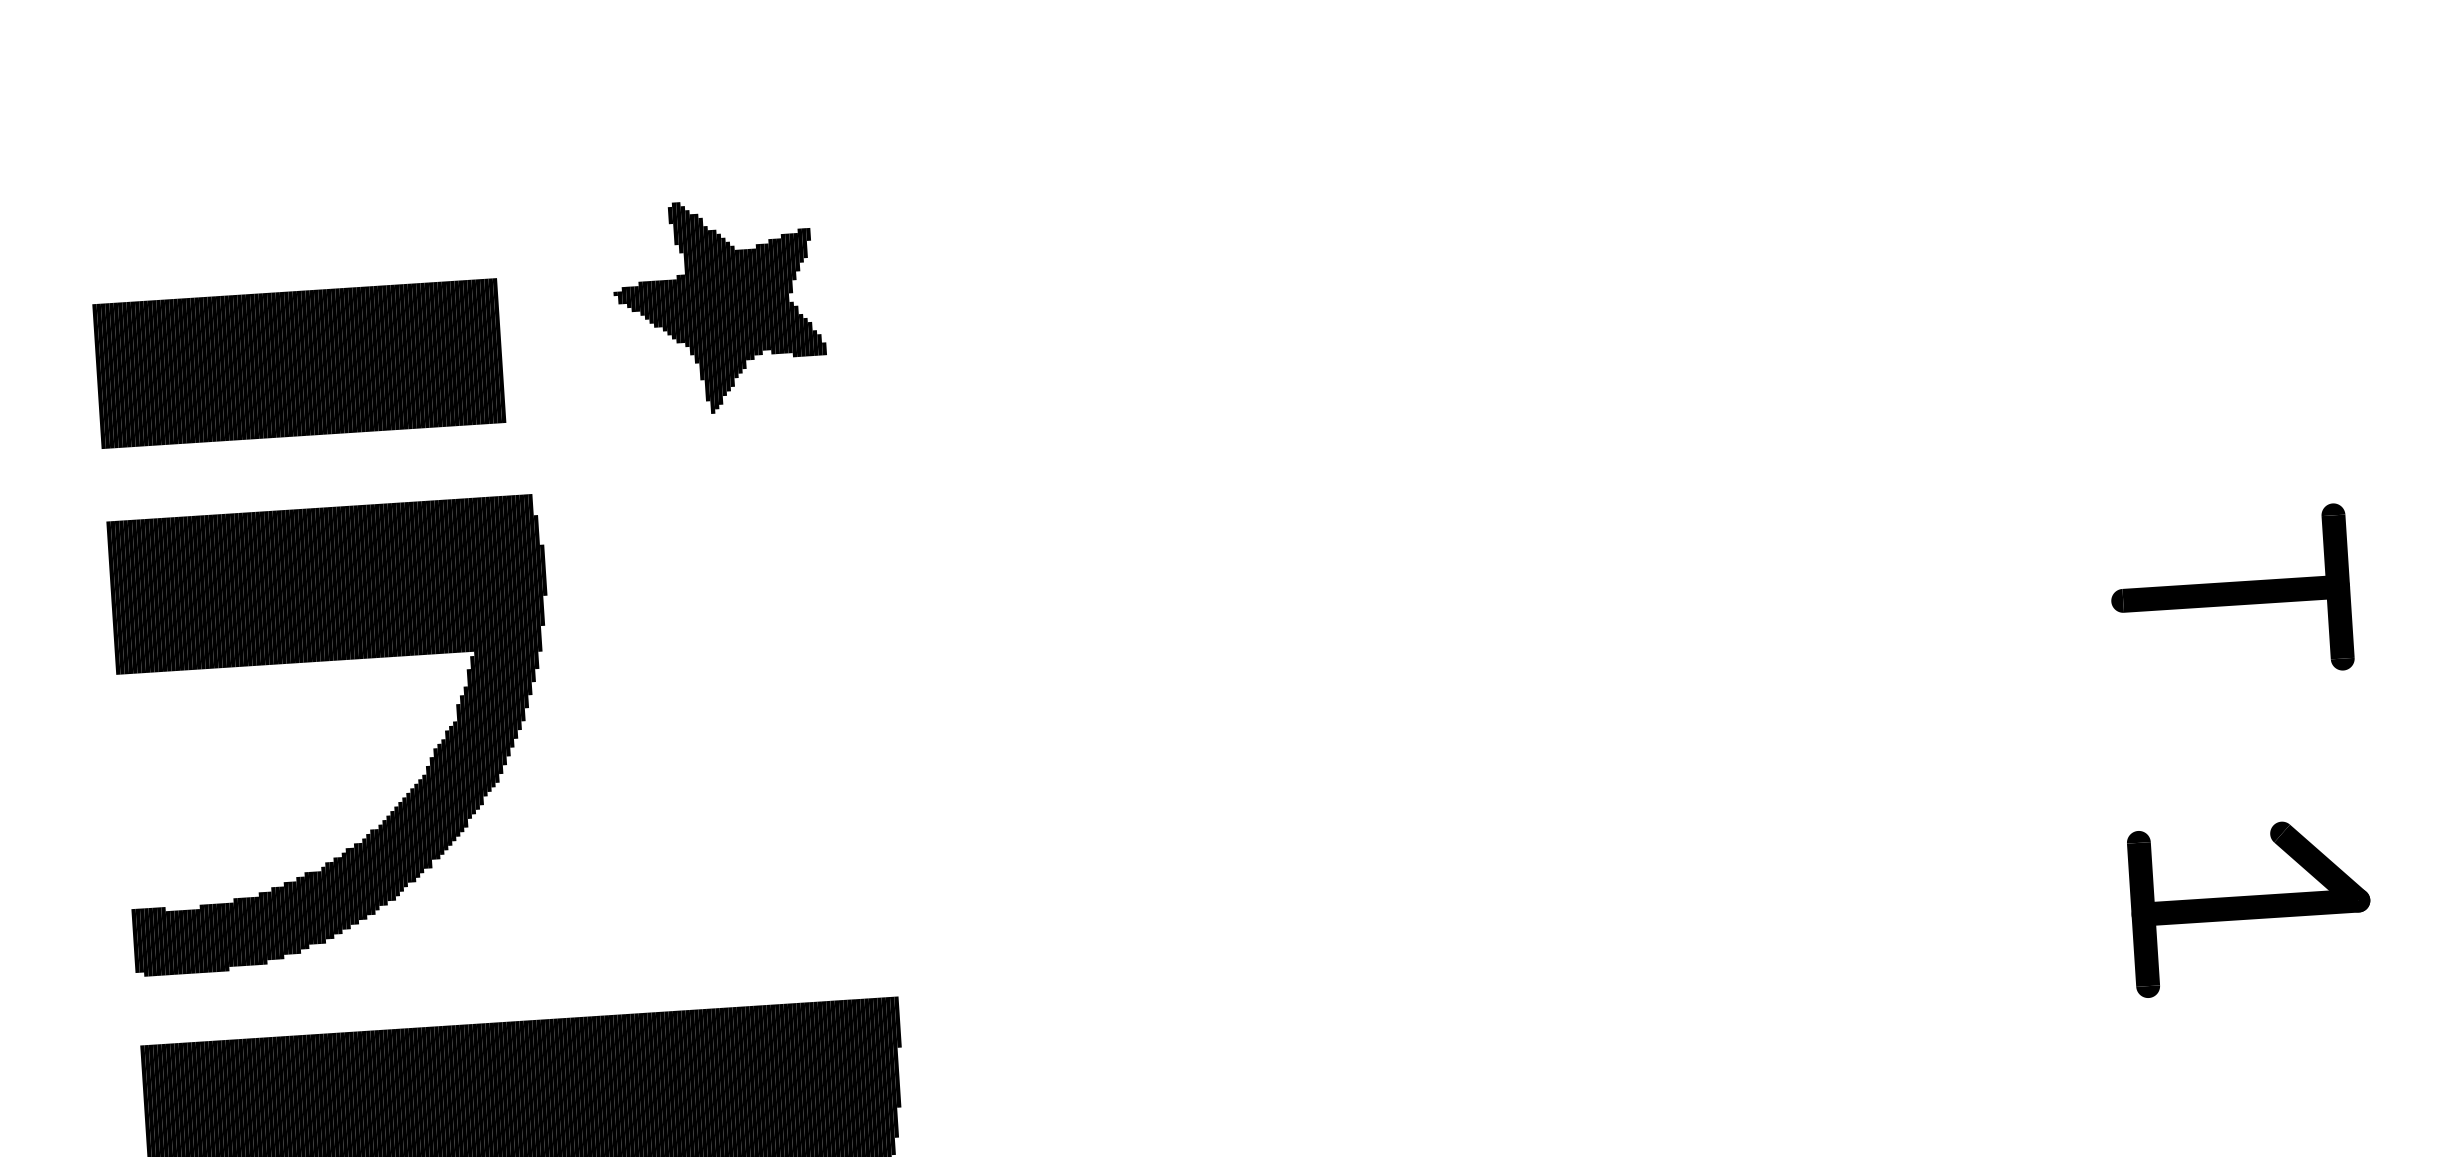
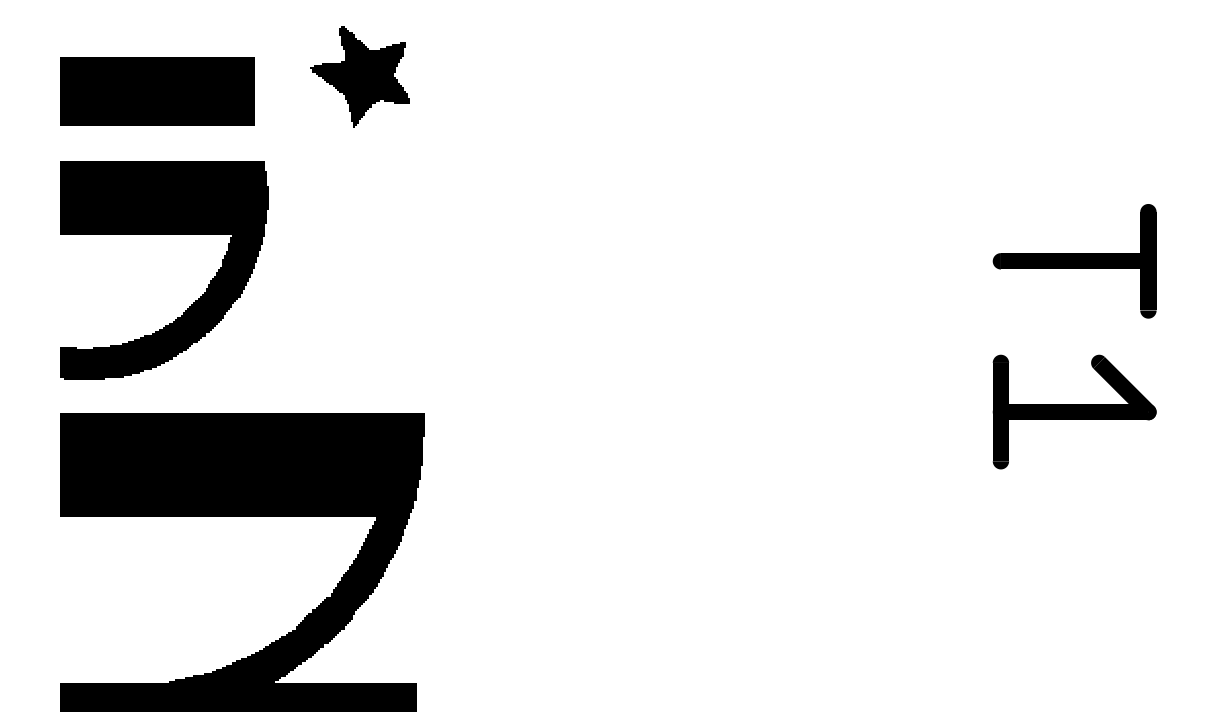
part: (2230, 594) -> (1074, 261), size x1.43
part: (2250, 906) -> (1074, 411), size x1.43

